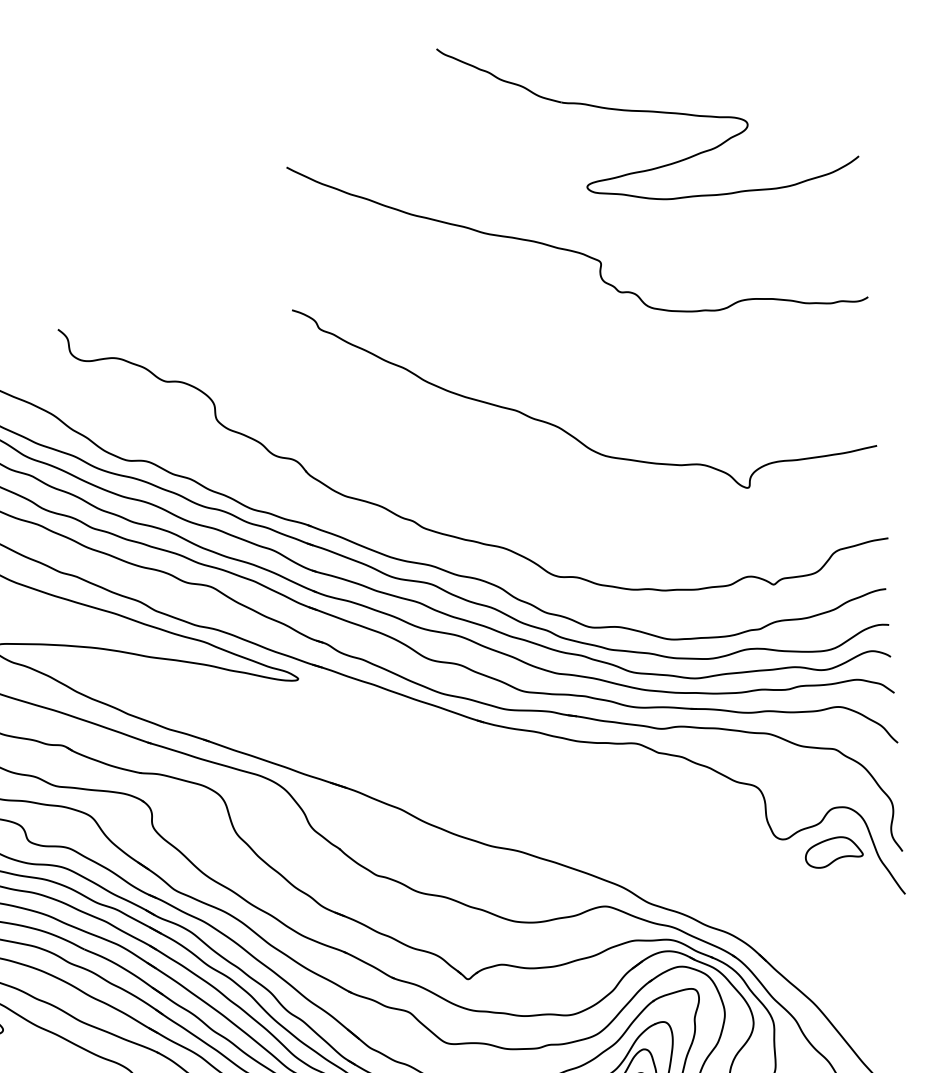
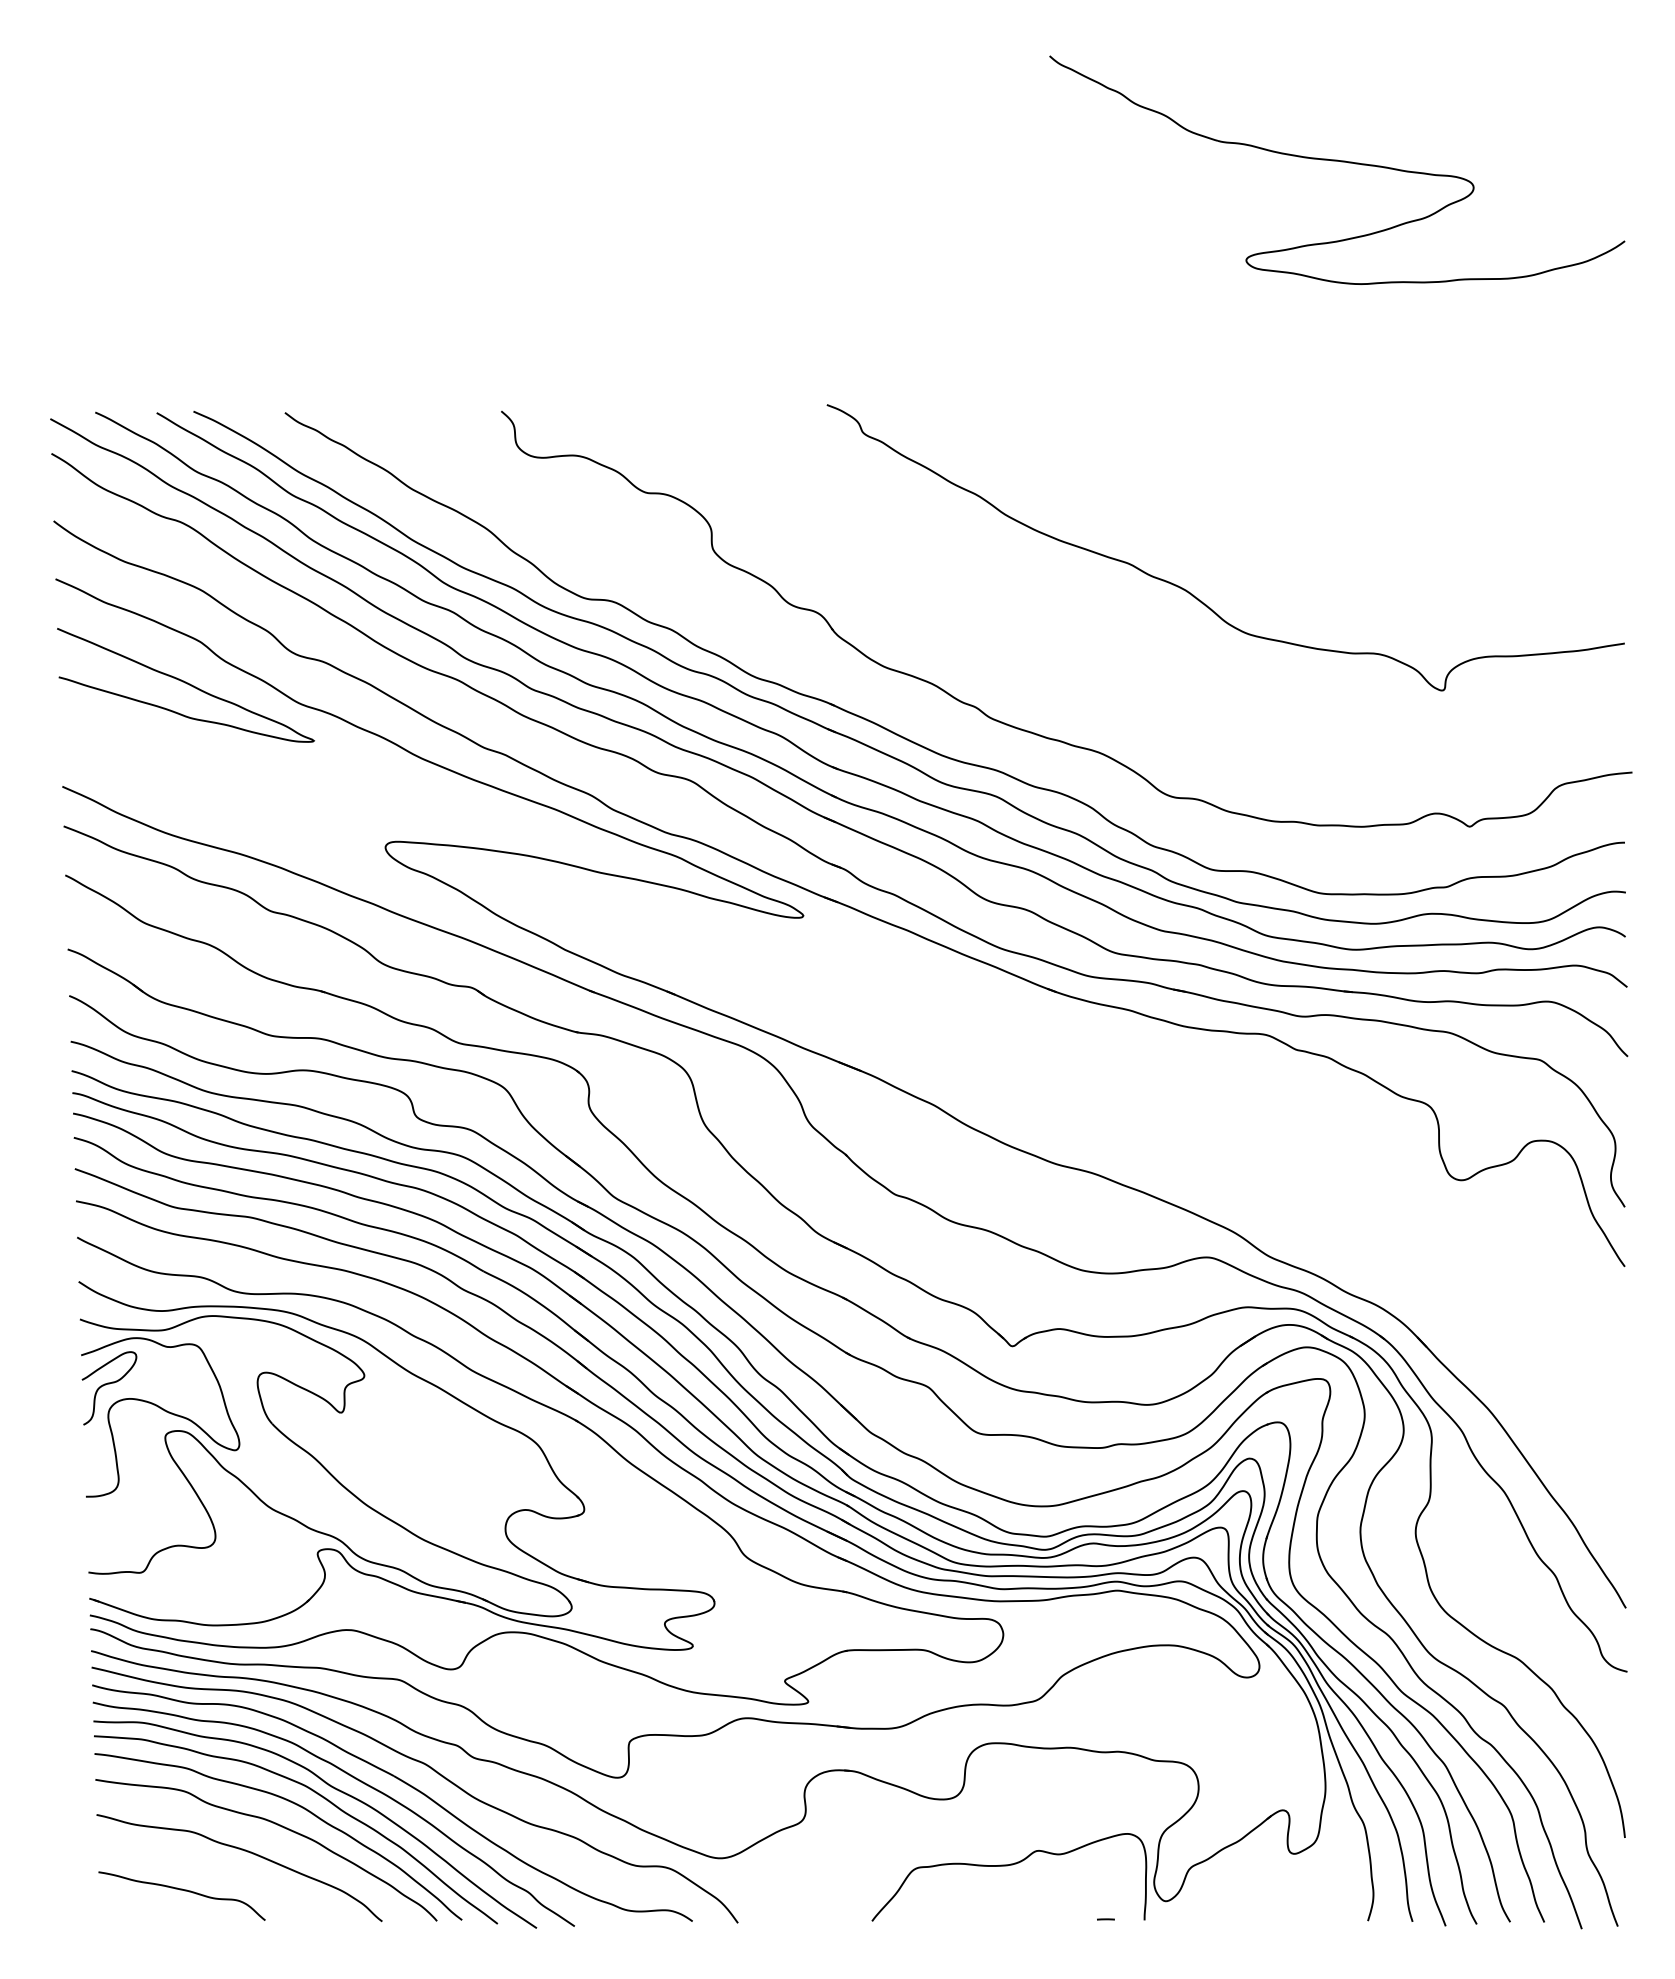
curve: (572, 250) -> (1220, 346), removed
part: (833, 852) -> (1529, 1202), removed

